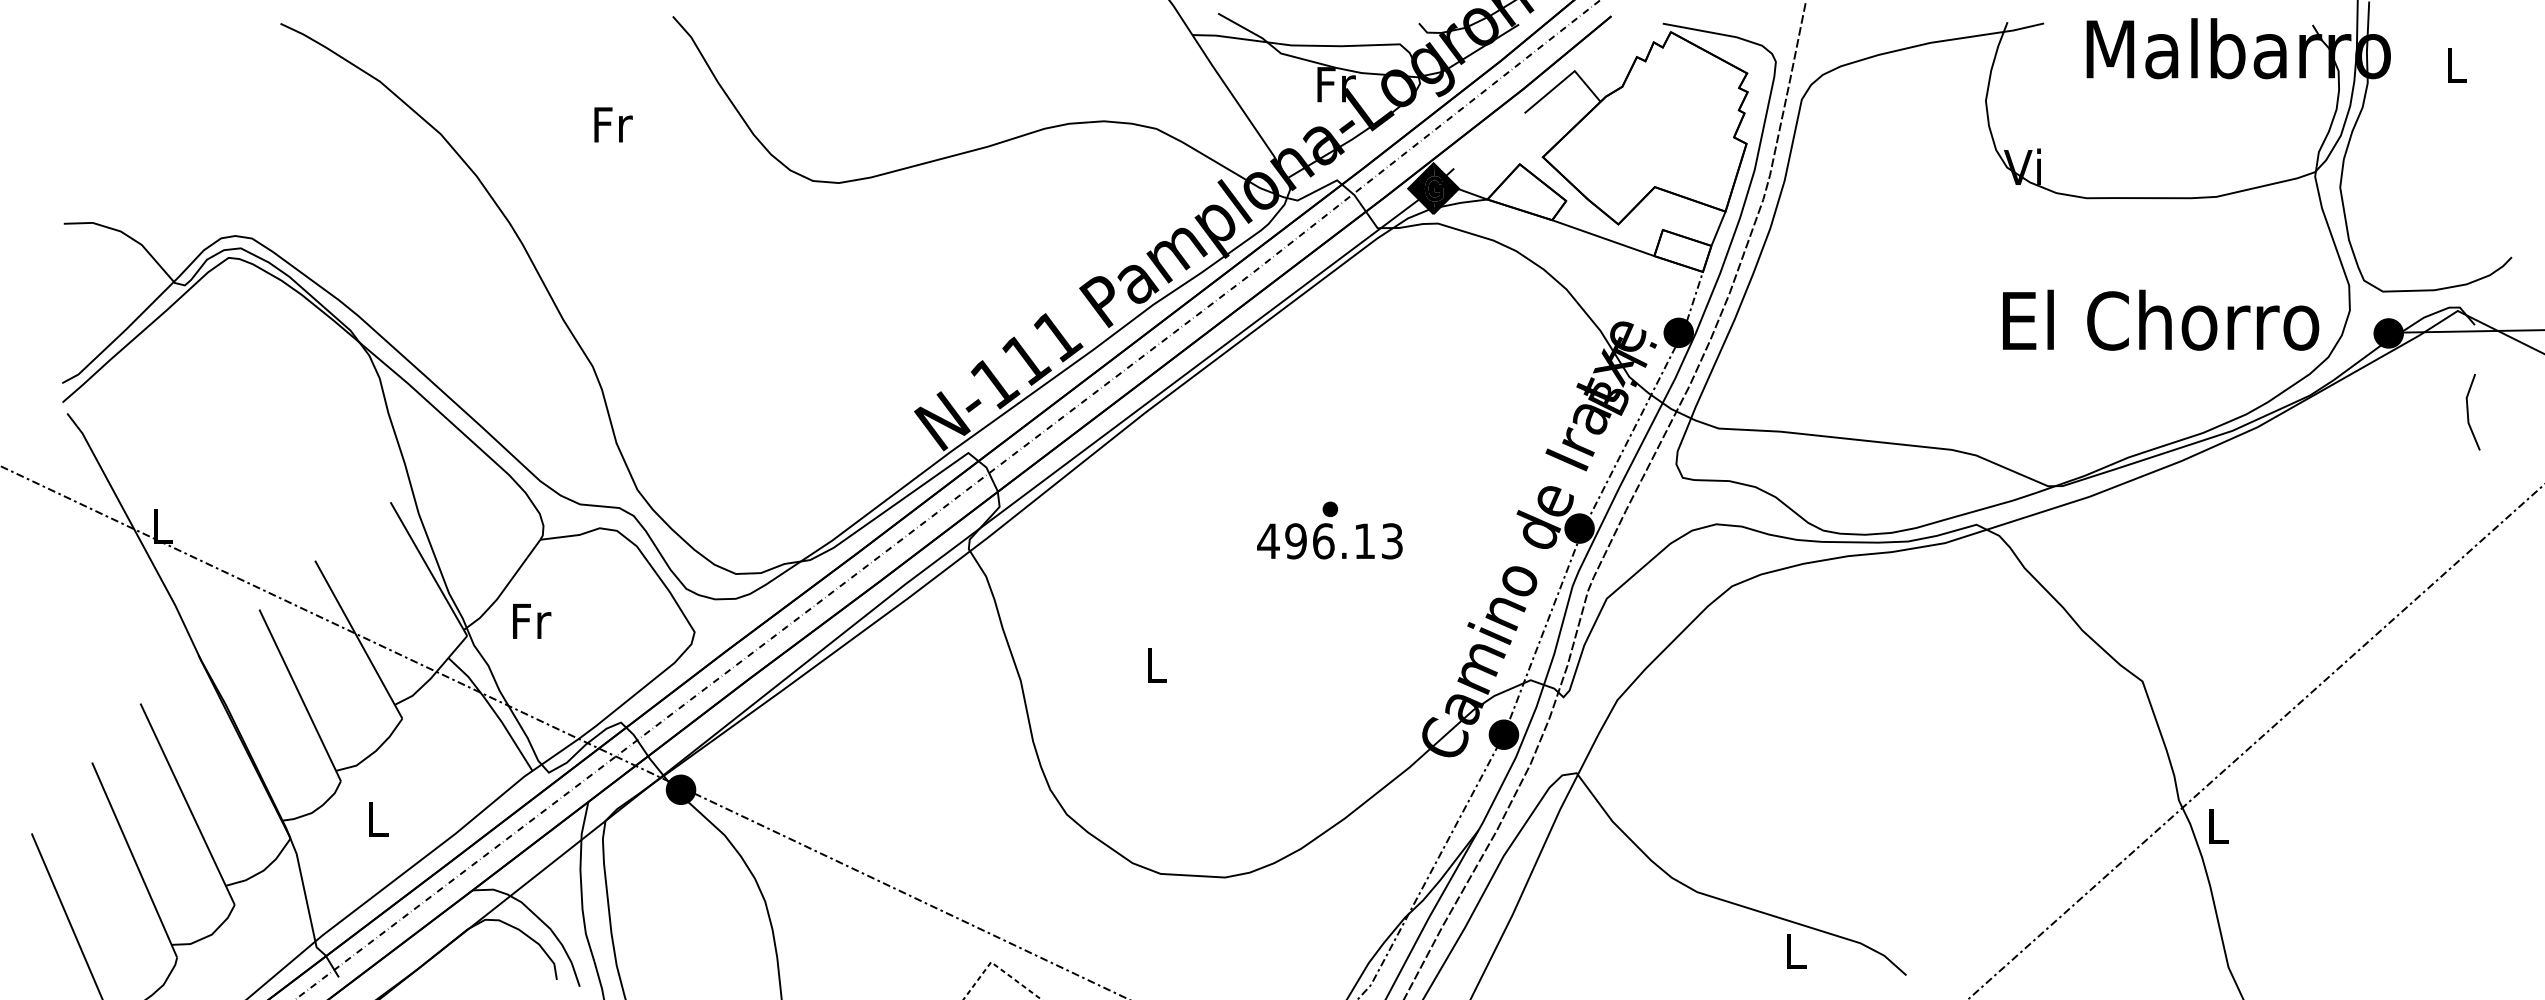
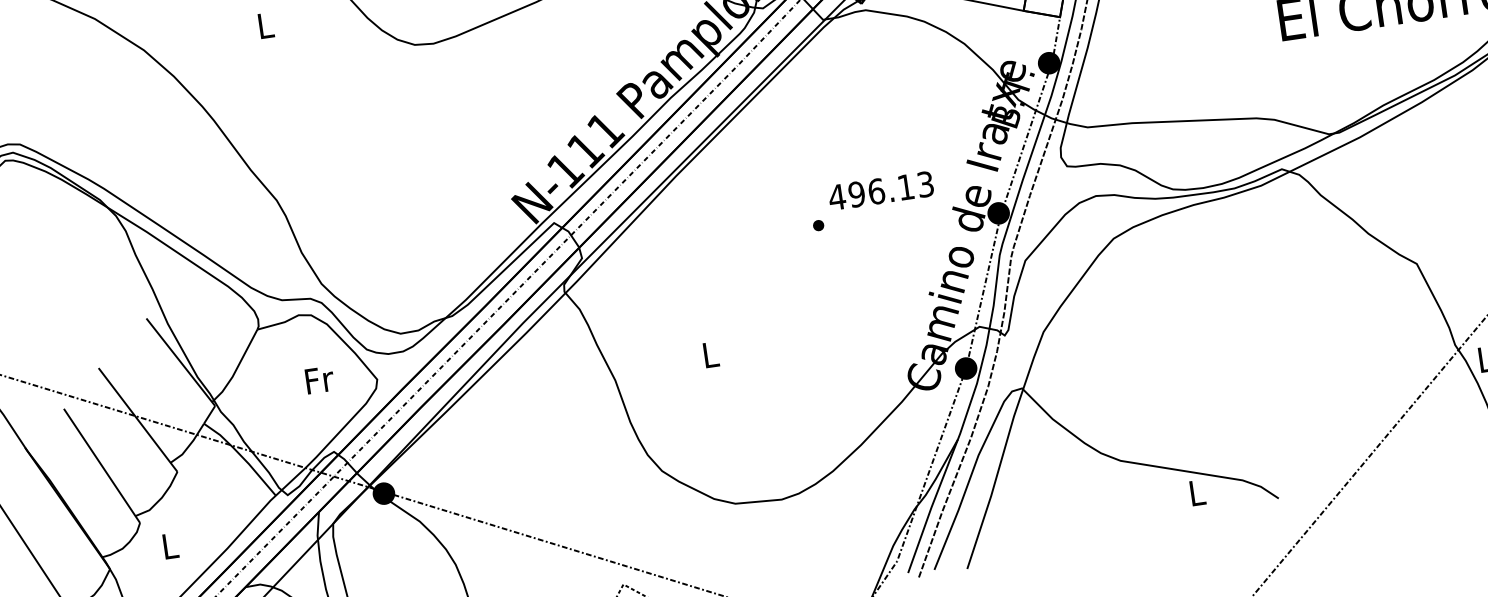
text: (613, 124) -> (266, 25), Fr -> L
text: (1329, 541) -> (880, 191), moved
text: (532, 621) -> (320, 380), moved

